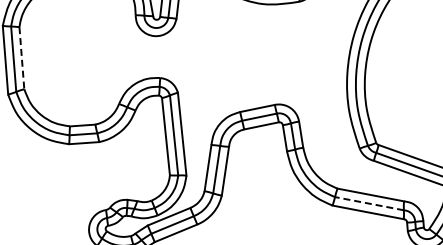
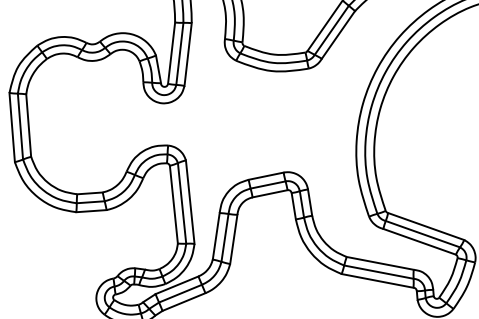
line: (21, 59) -> (28, 126), dashed -> solid
line: (369, 204) -> (378, 272), dashed -> solid

